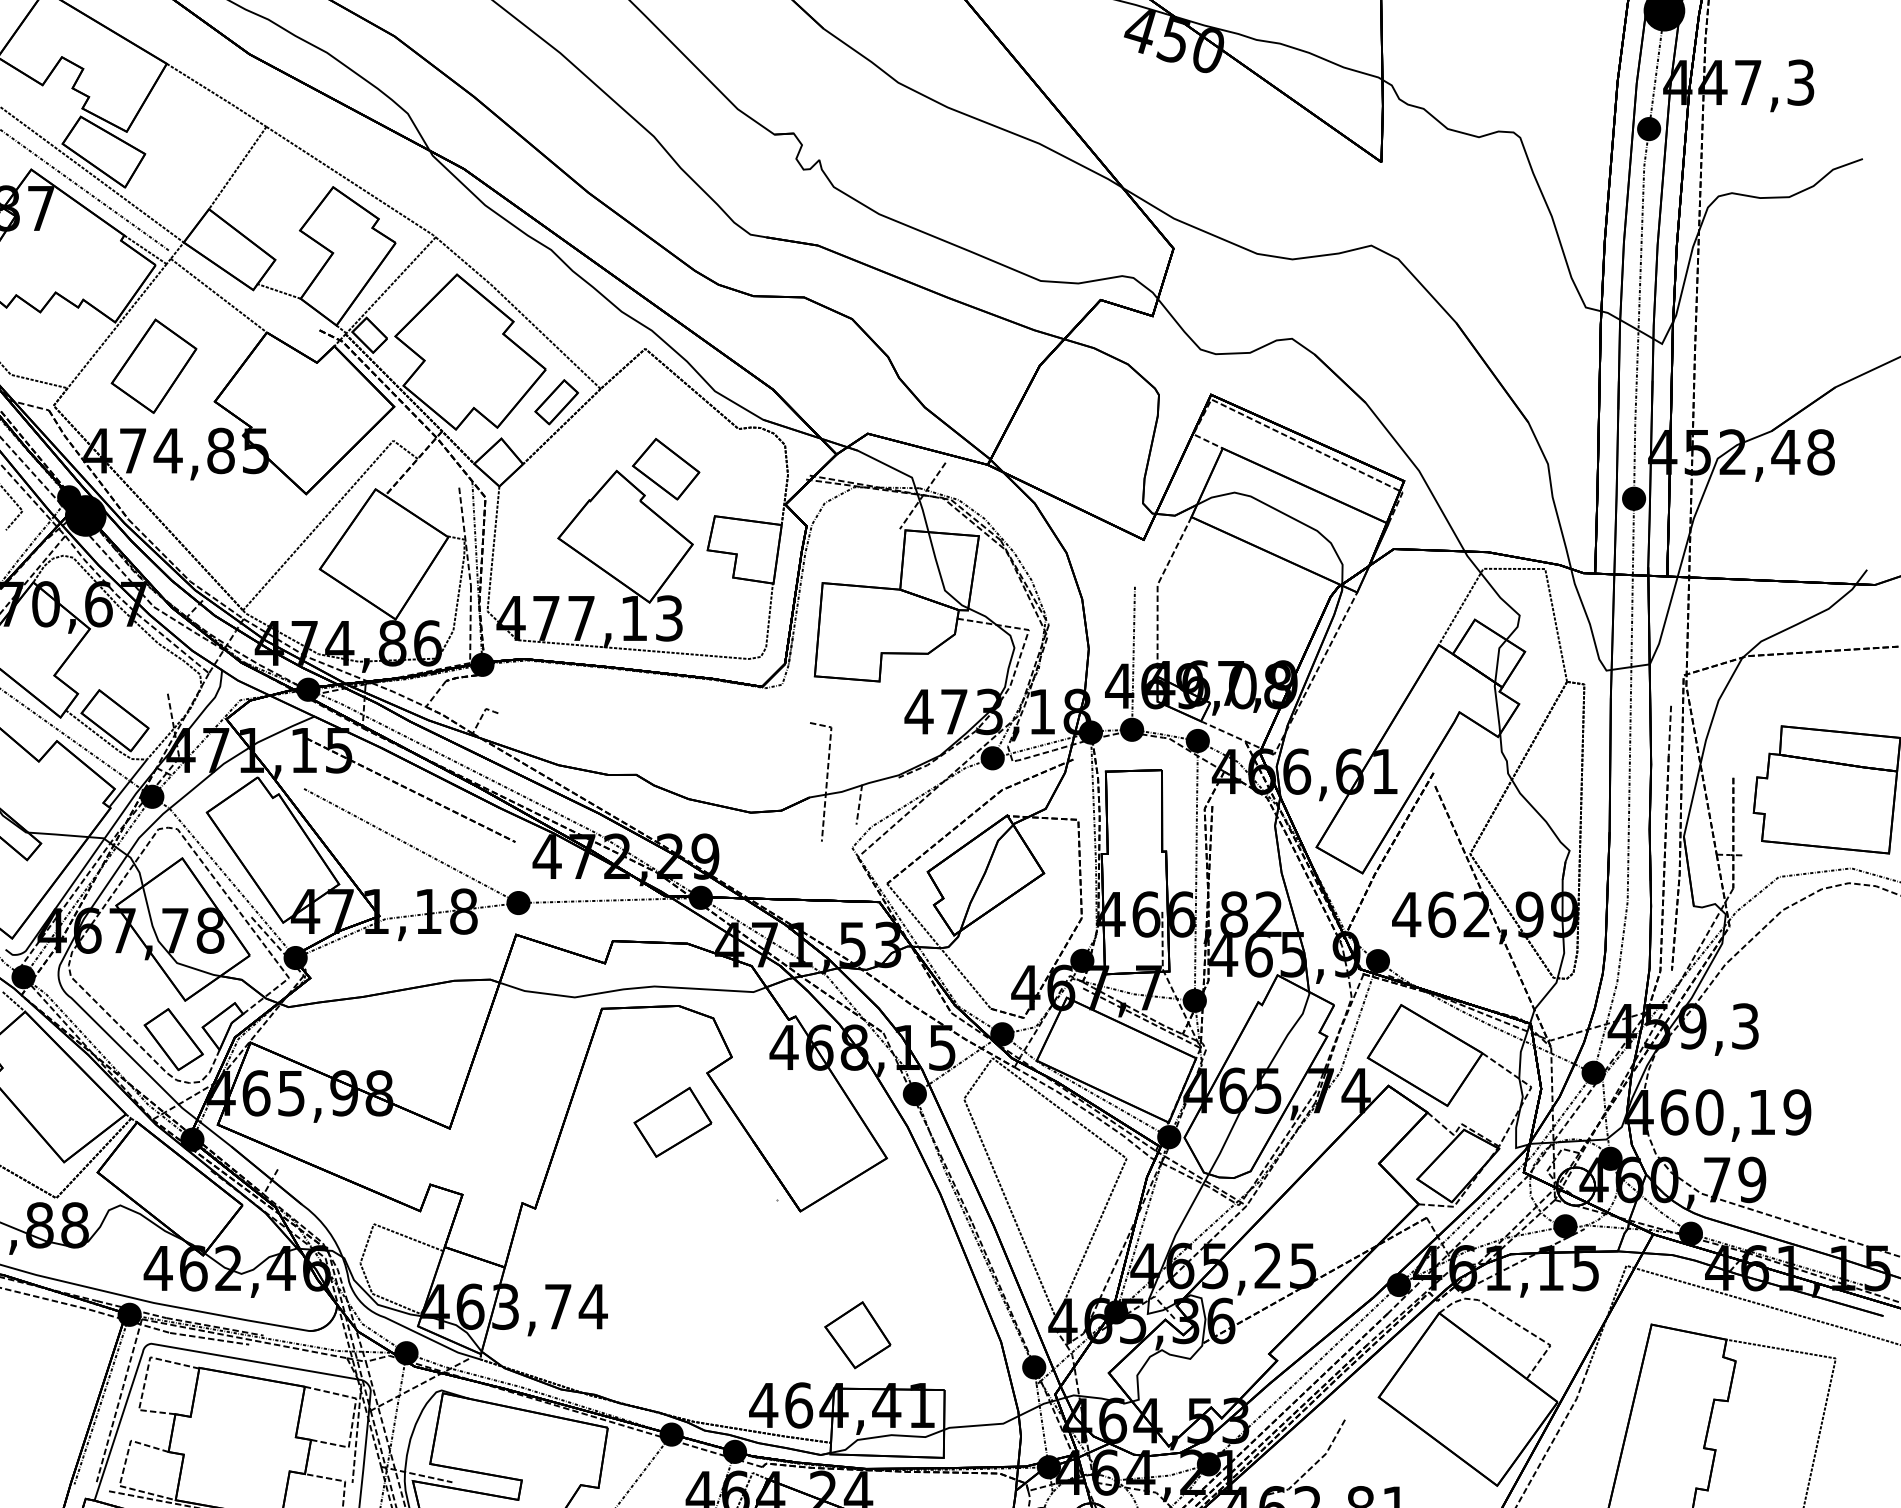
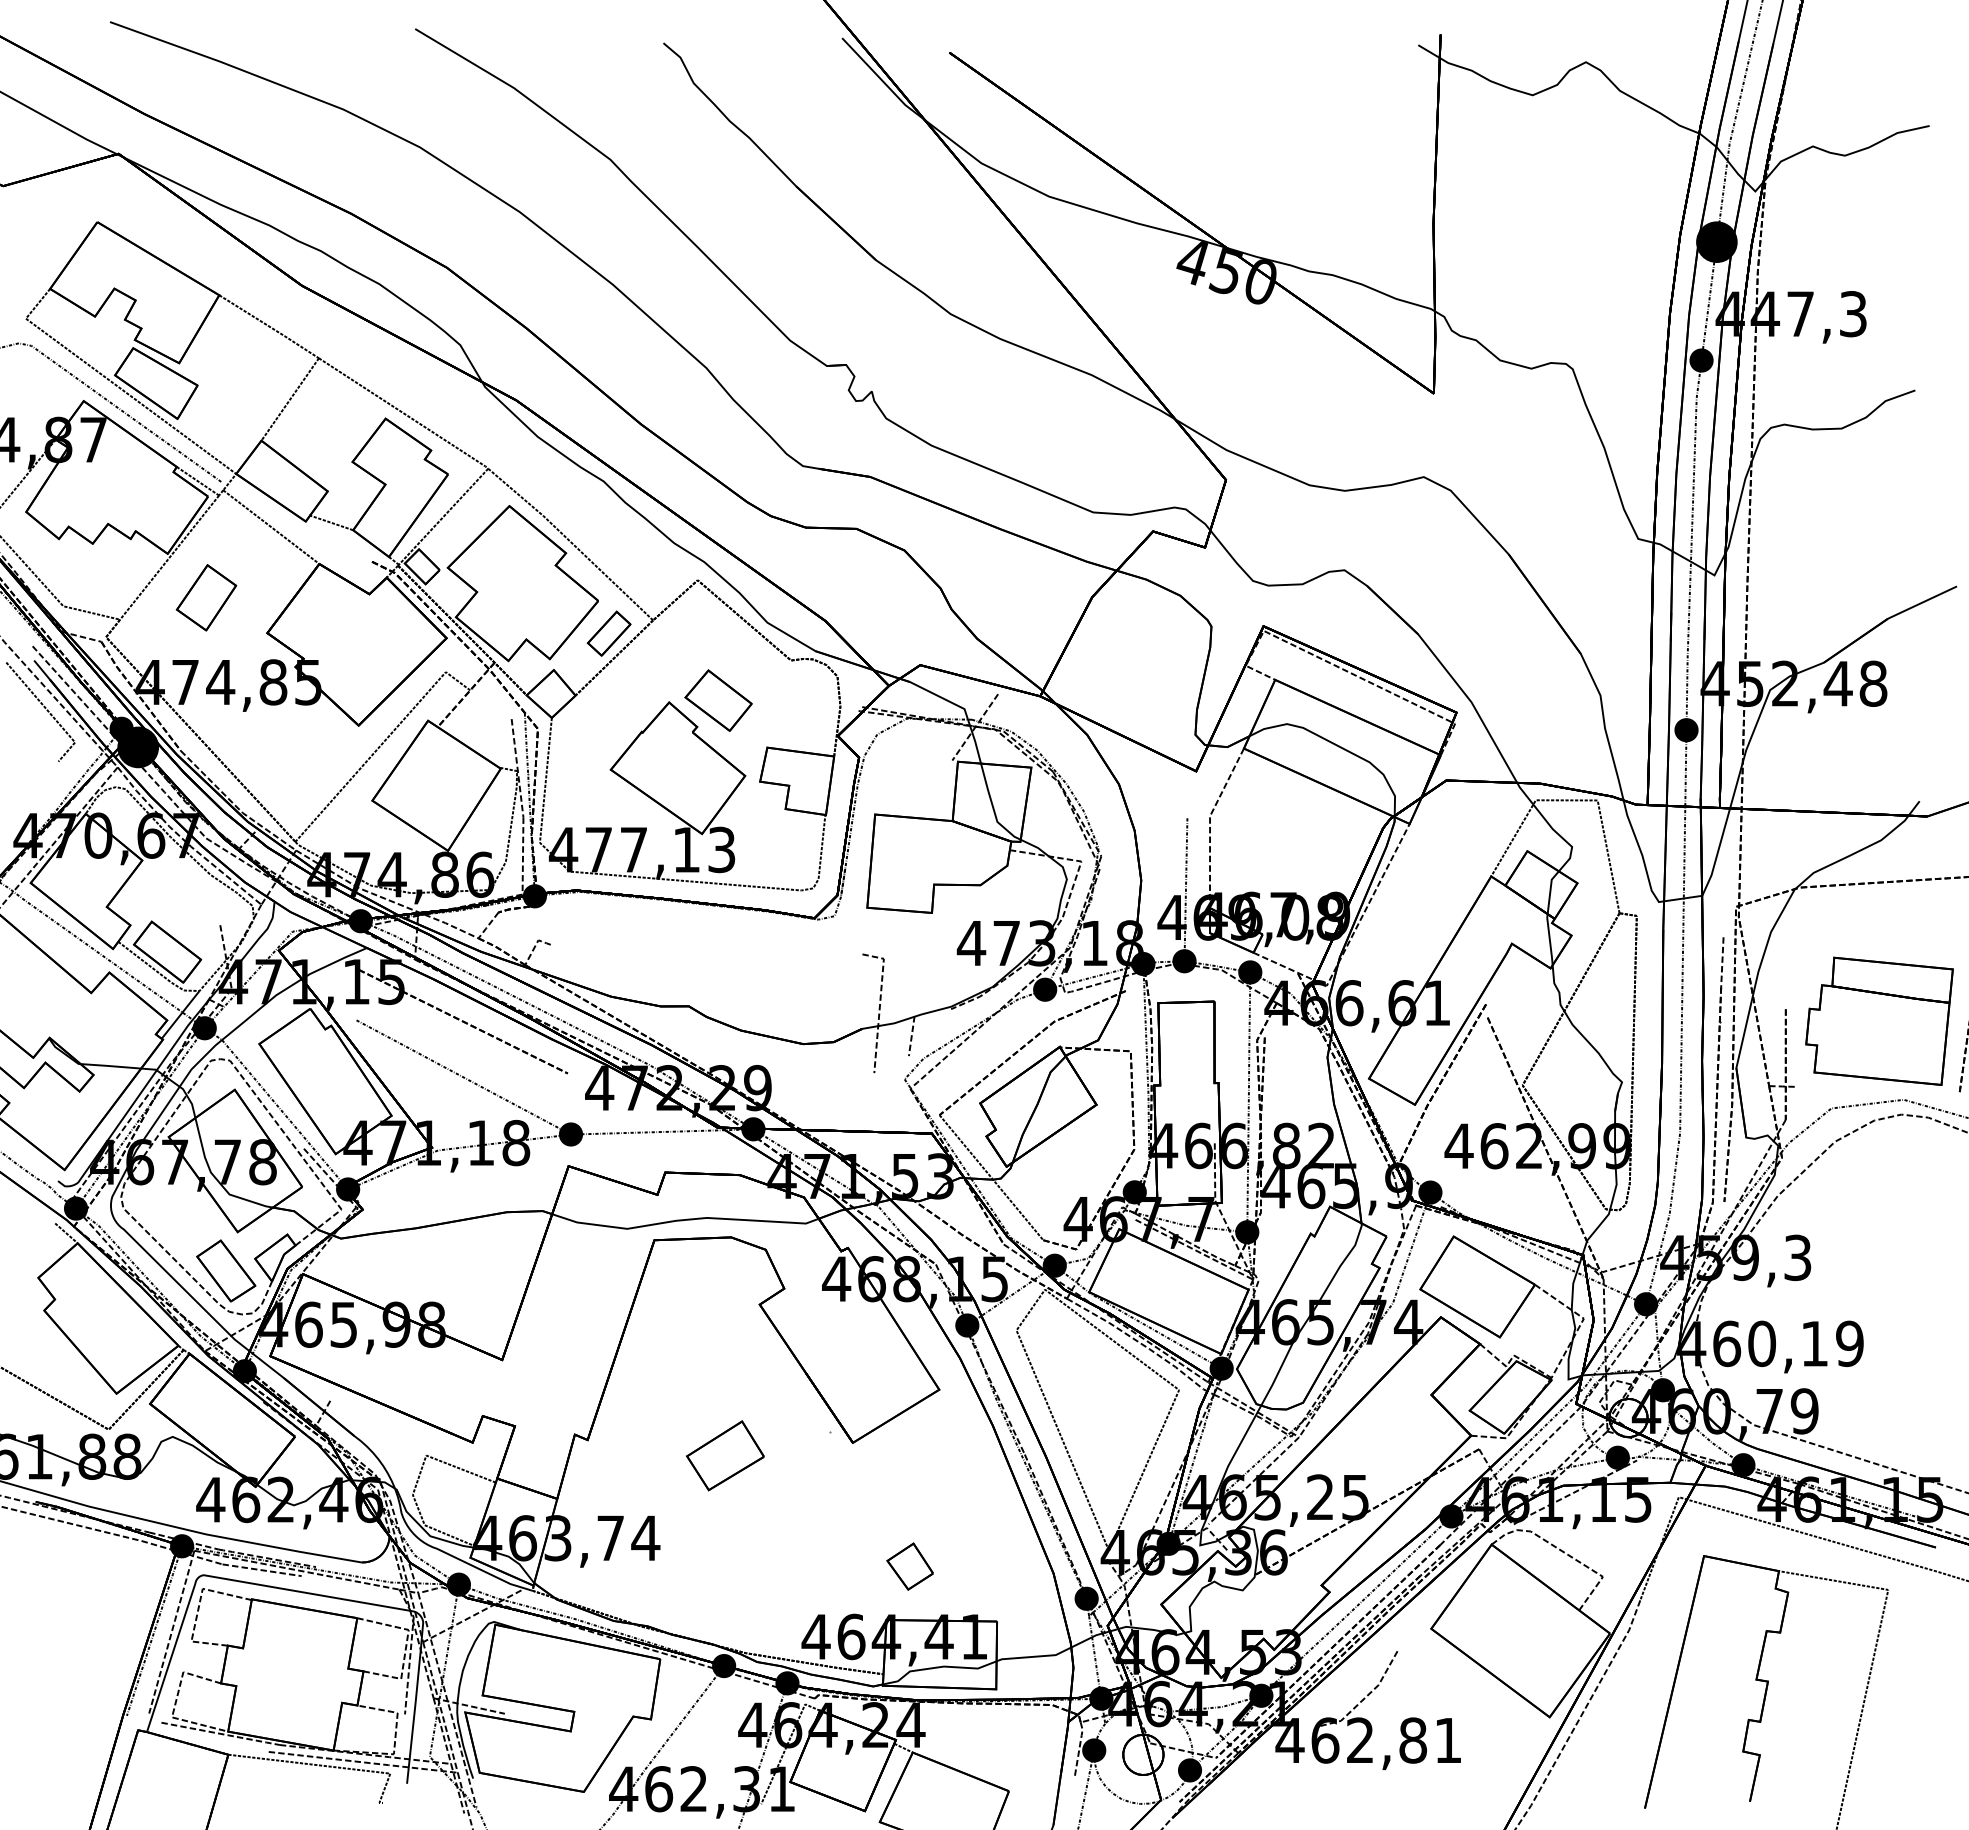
part: (154, 366) -> (206, 597), size x0.7
part: (673, 1122) -> (725, 1455), moved
part: (857, 1335) -> (909, 1566), size x0.7

